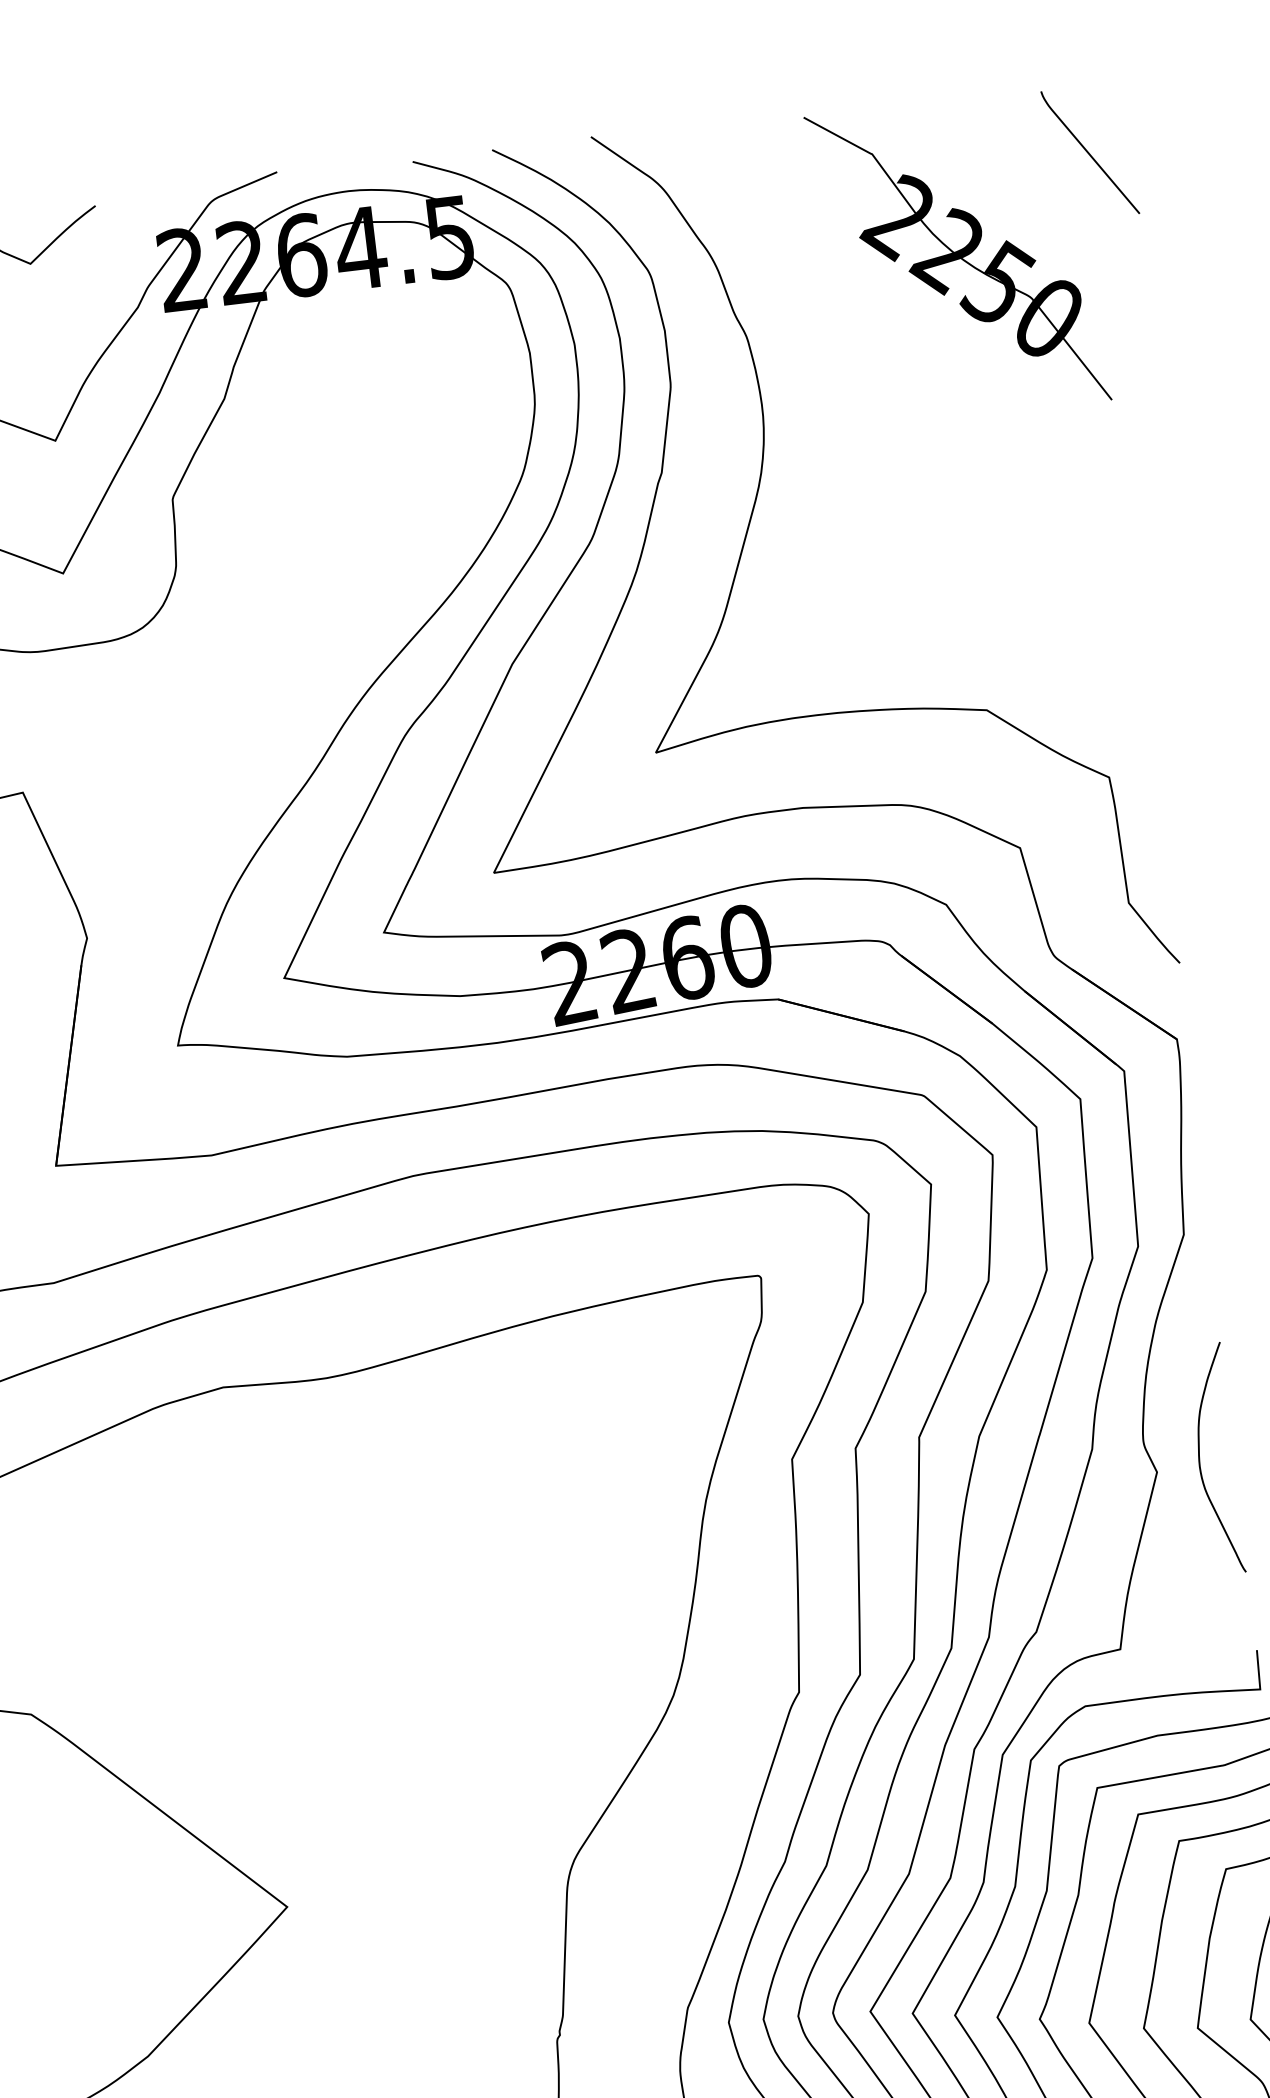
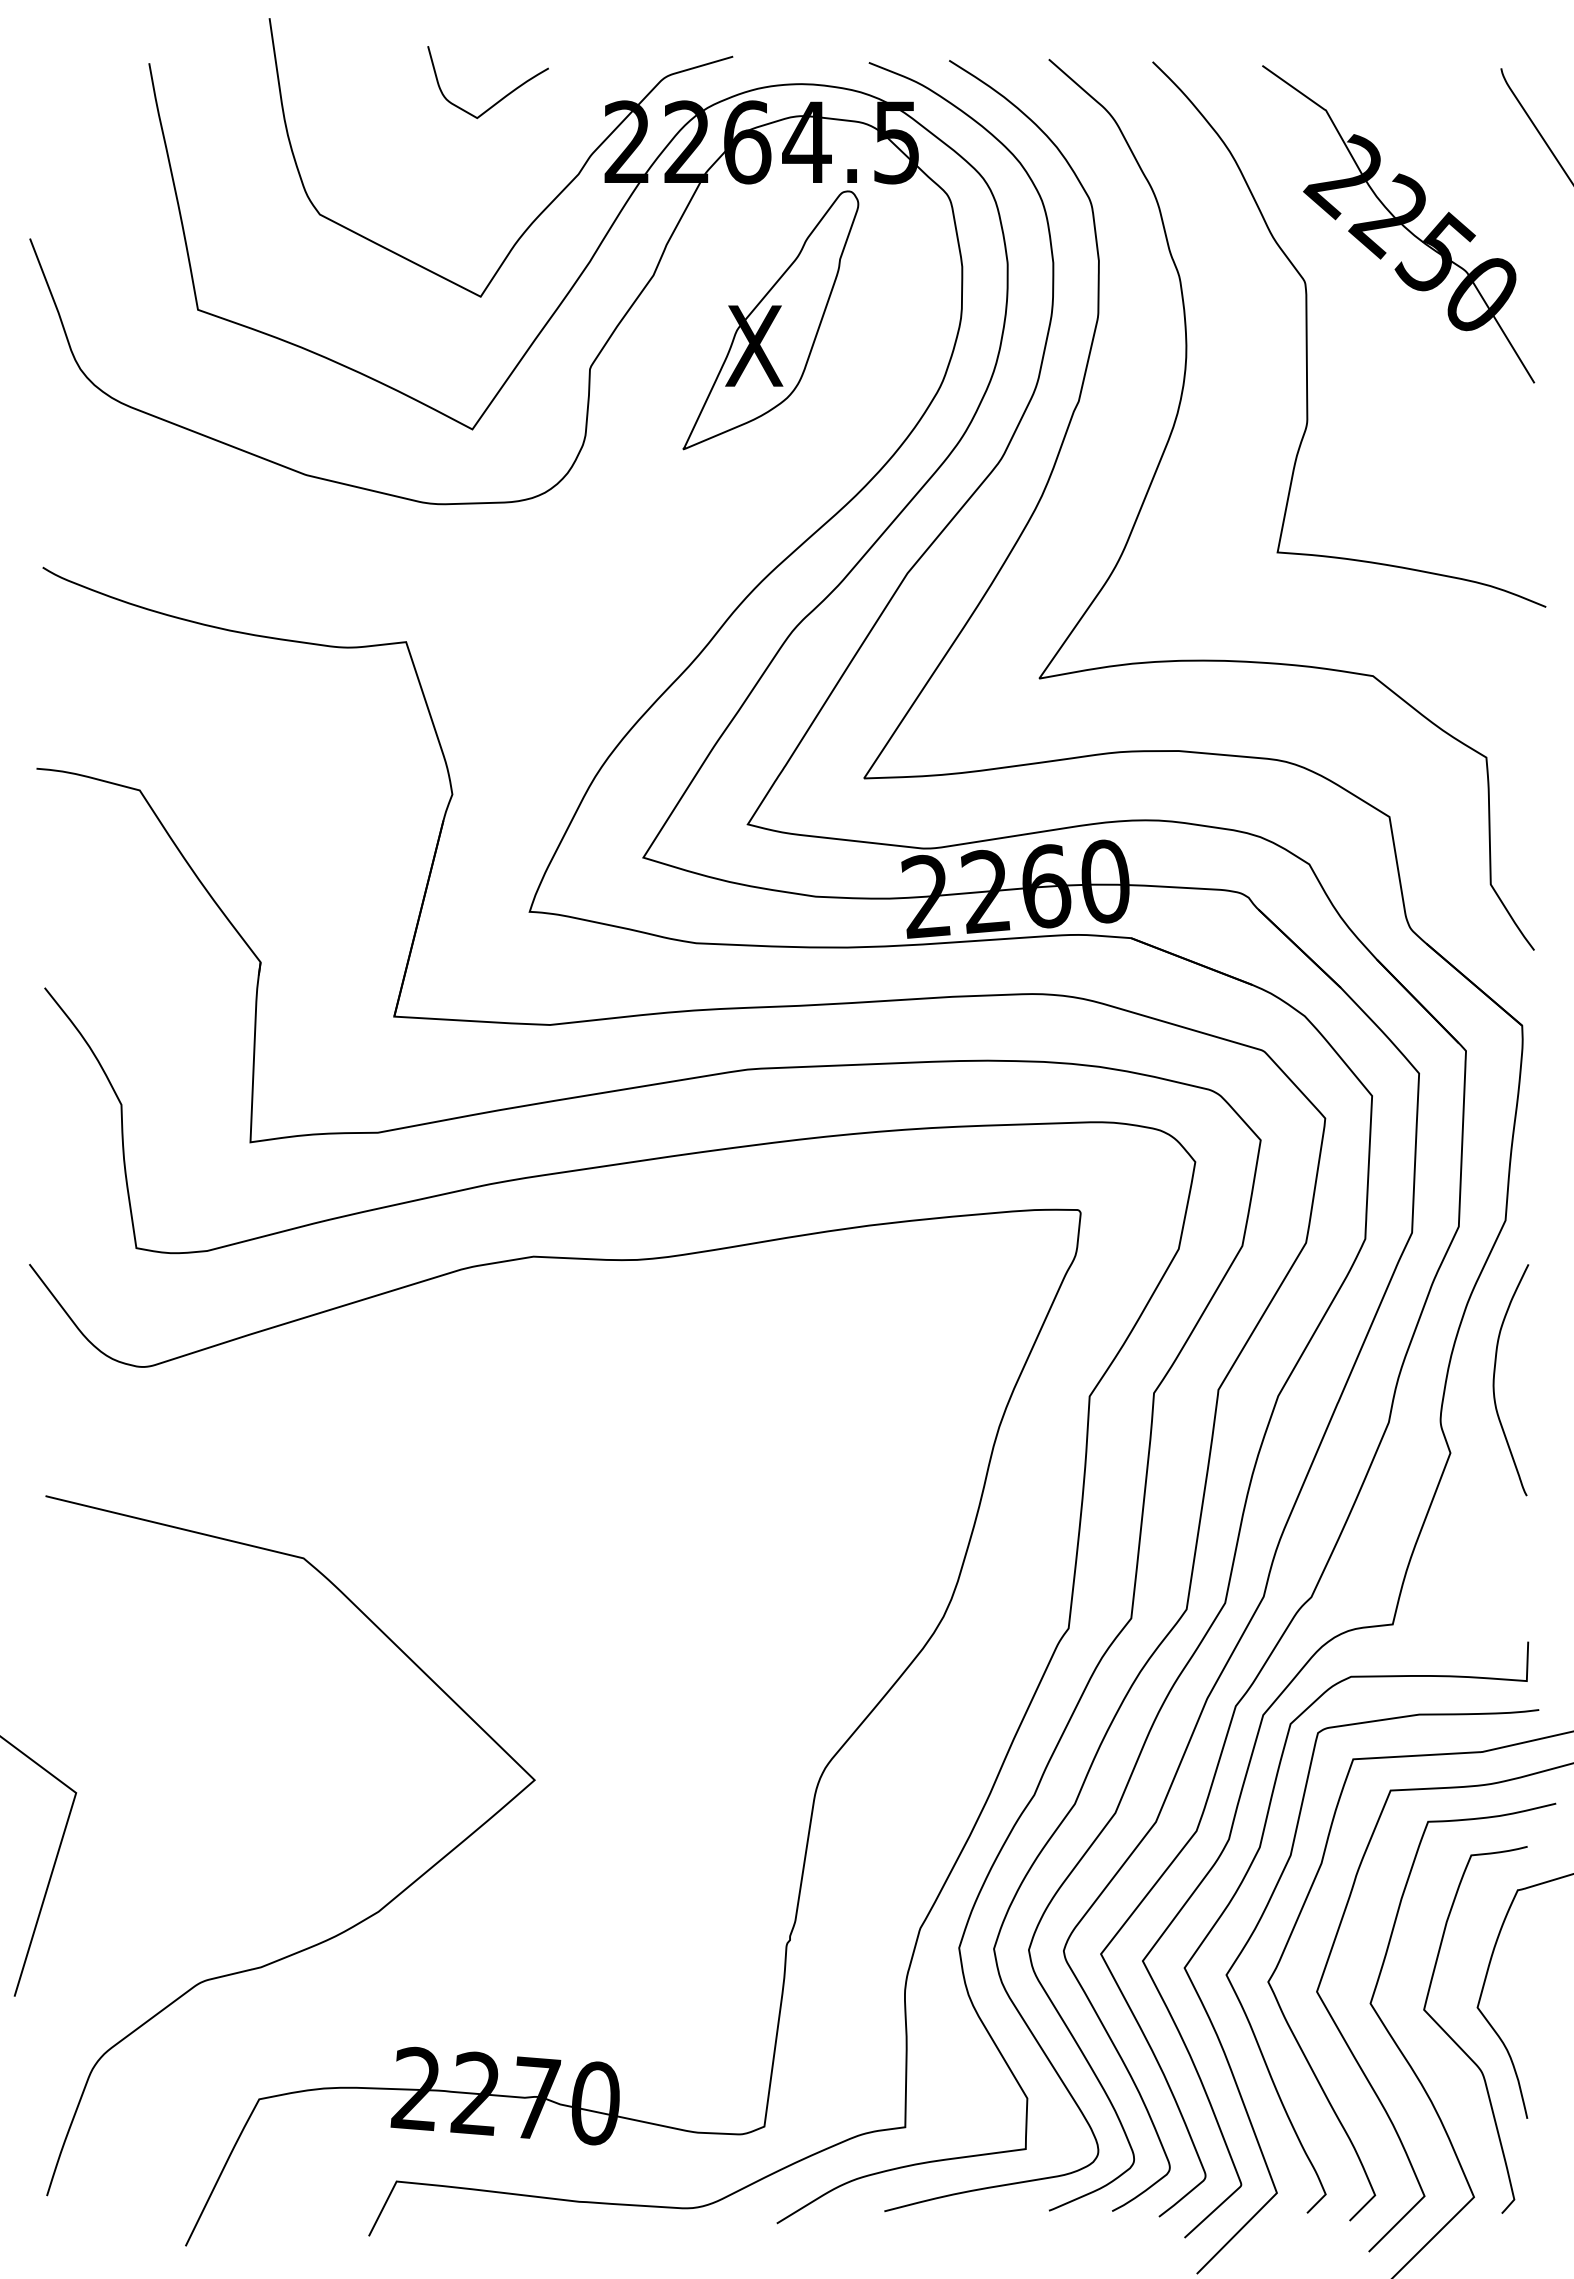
curve: (880, 378) -> (1307, 334), added
part: (345, 429) -> (770, 320), added
curve: (1200, 1461) -> (1494, 1380), moved

